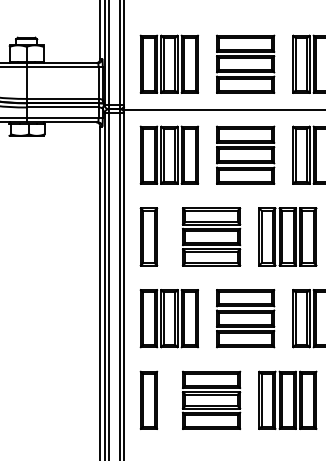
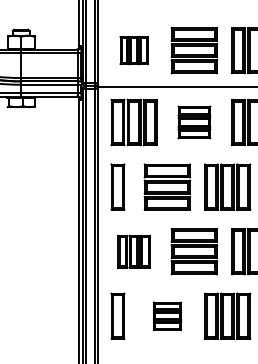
part: (169, 63) -> (134, 50), size x0.6
part: (245, 154) -> (194, 121), size x0.7
part: (169, 318) -> (134, 251), size x0.7
part: (211, 399) -> (167, 315), size x0.6

